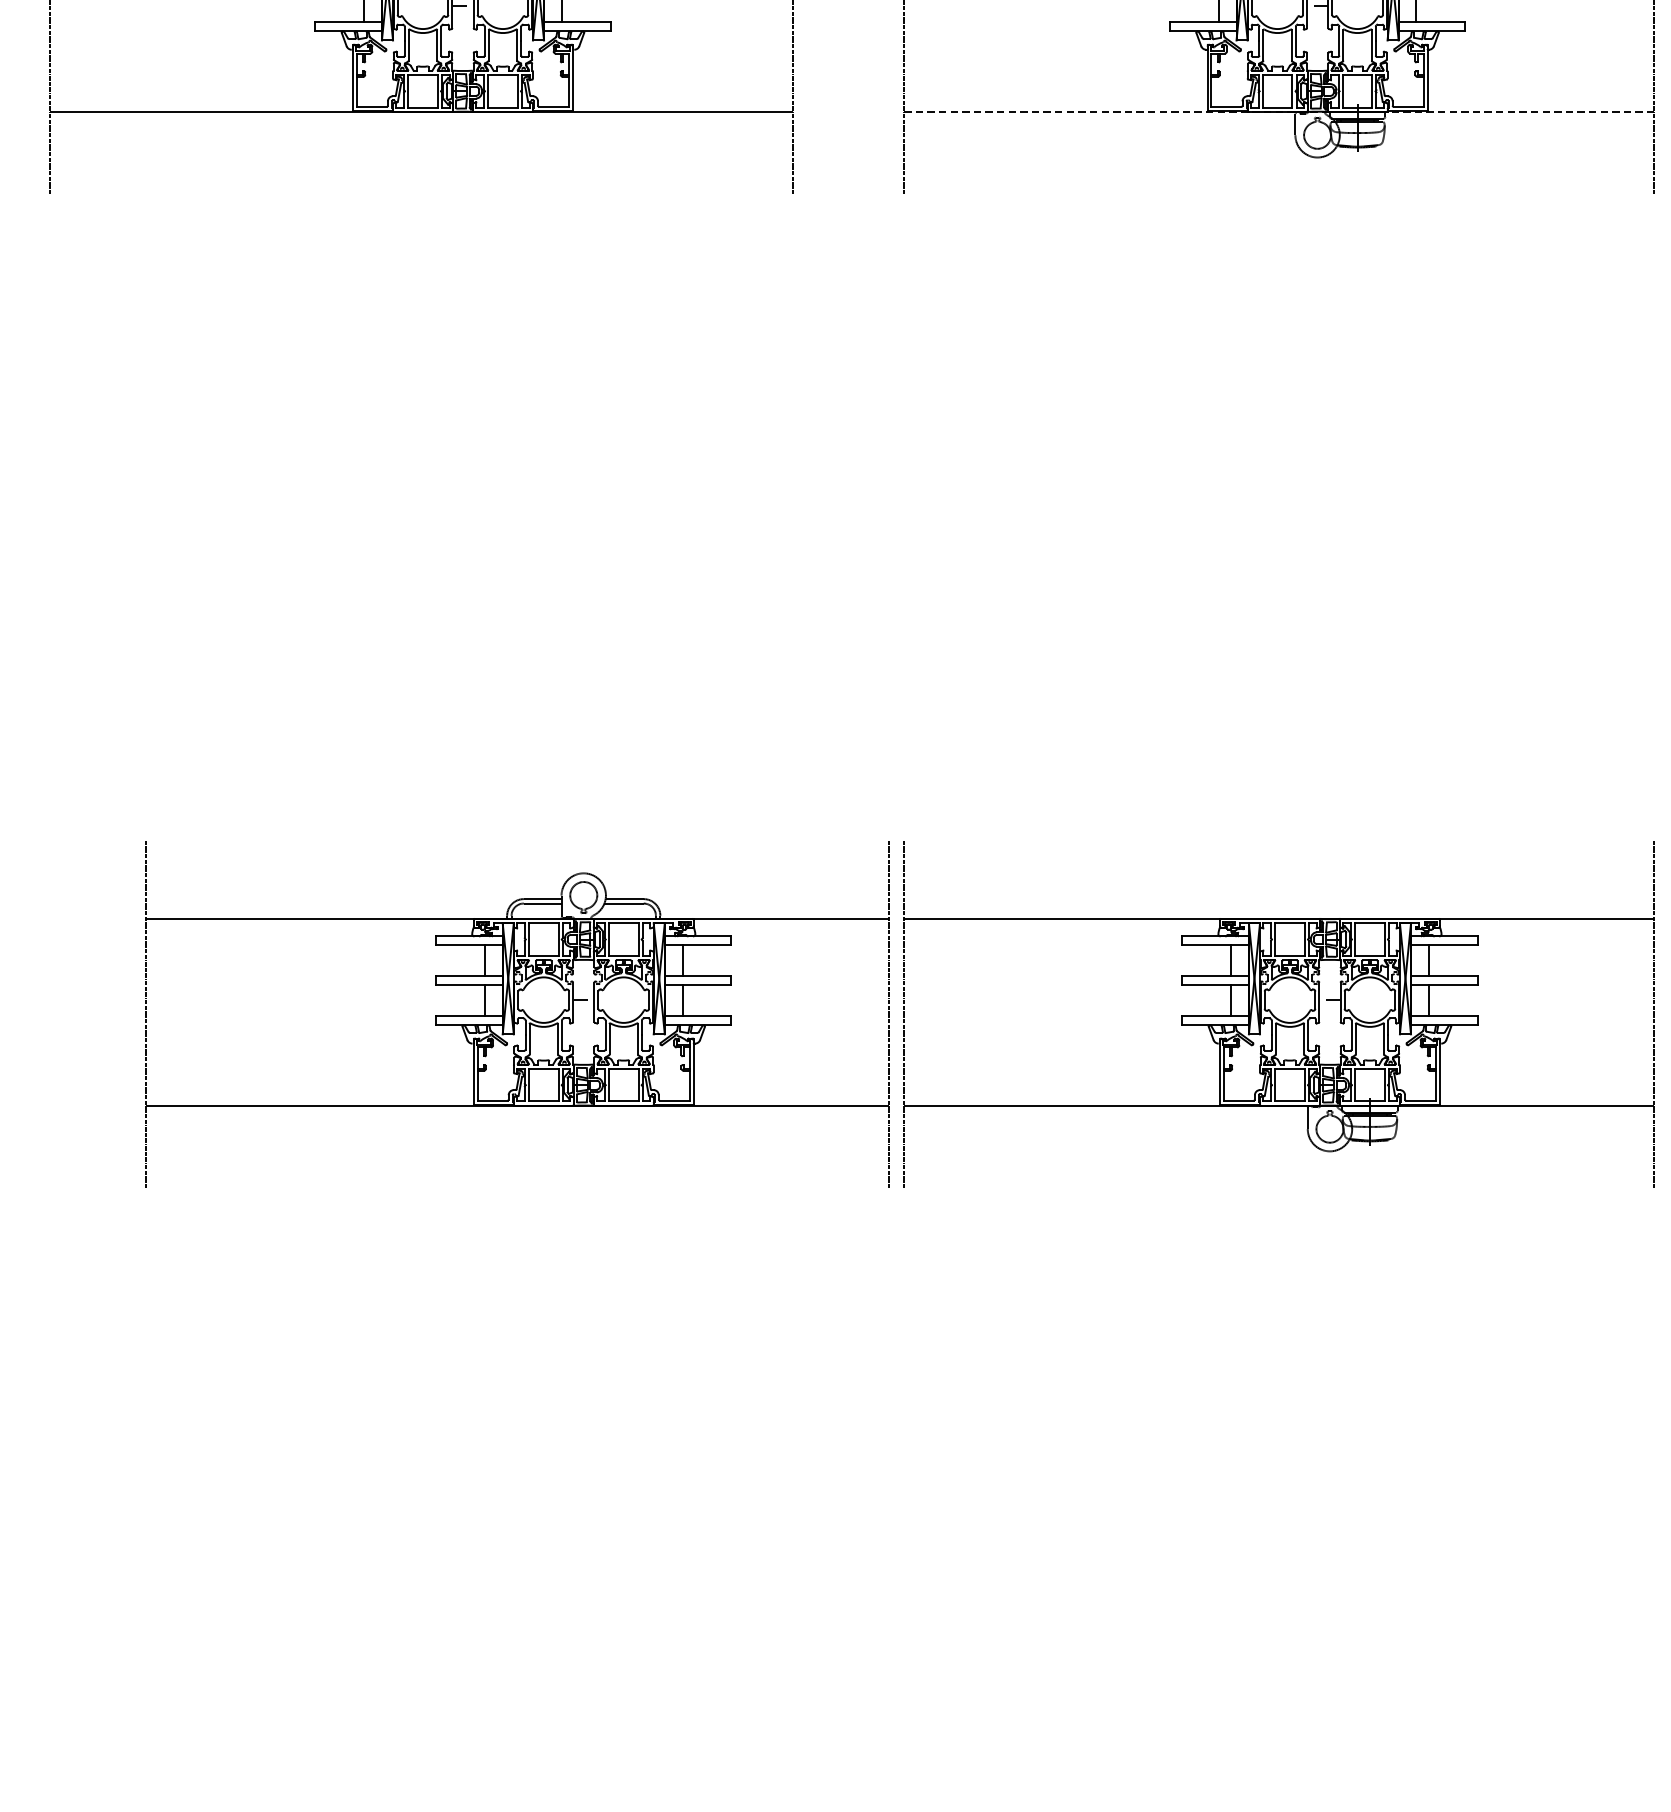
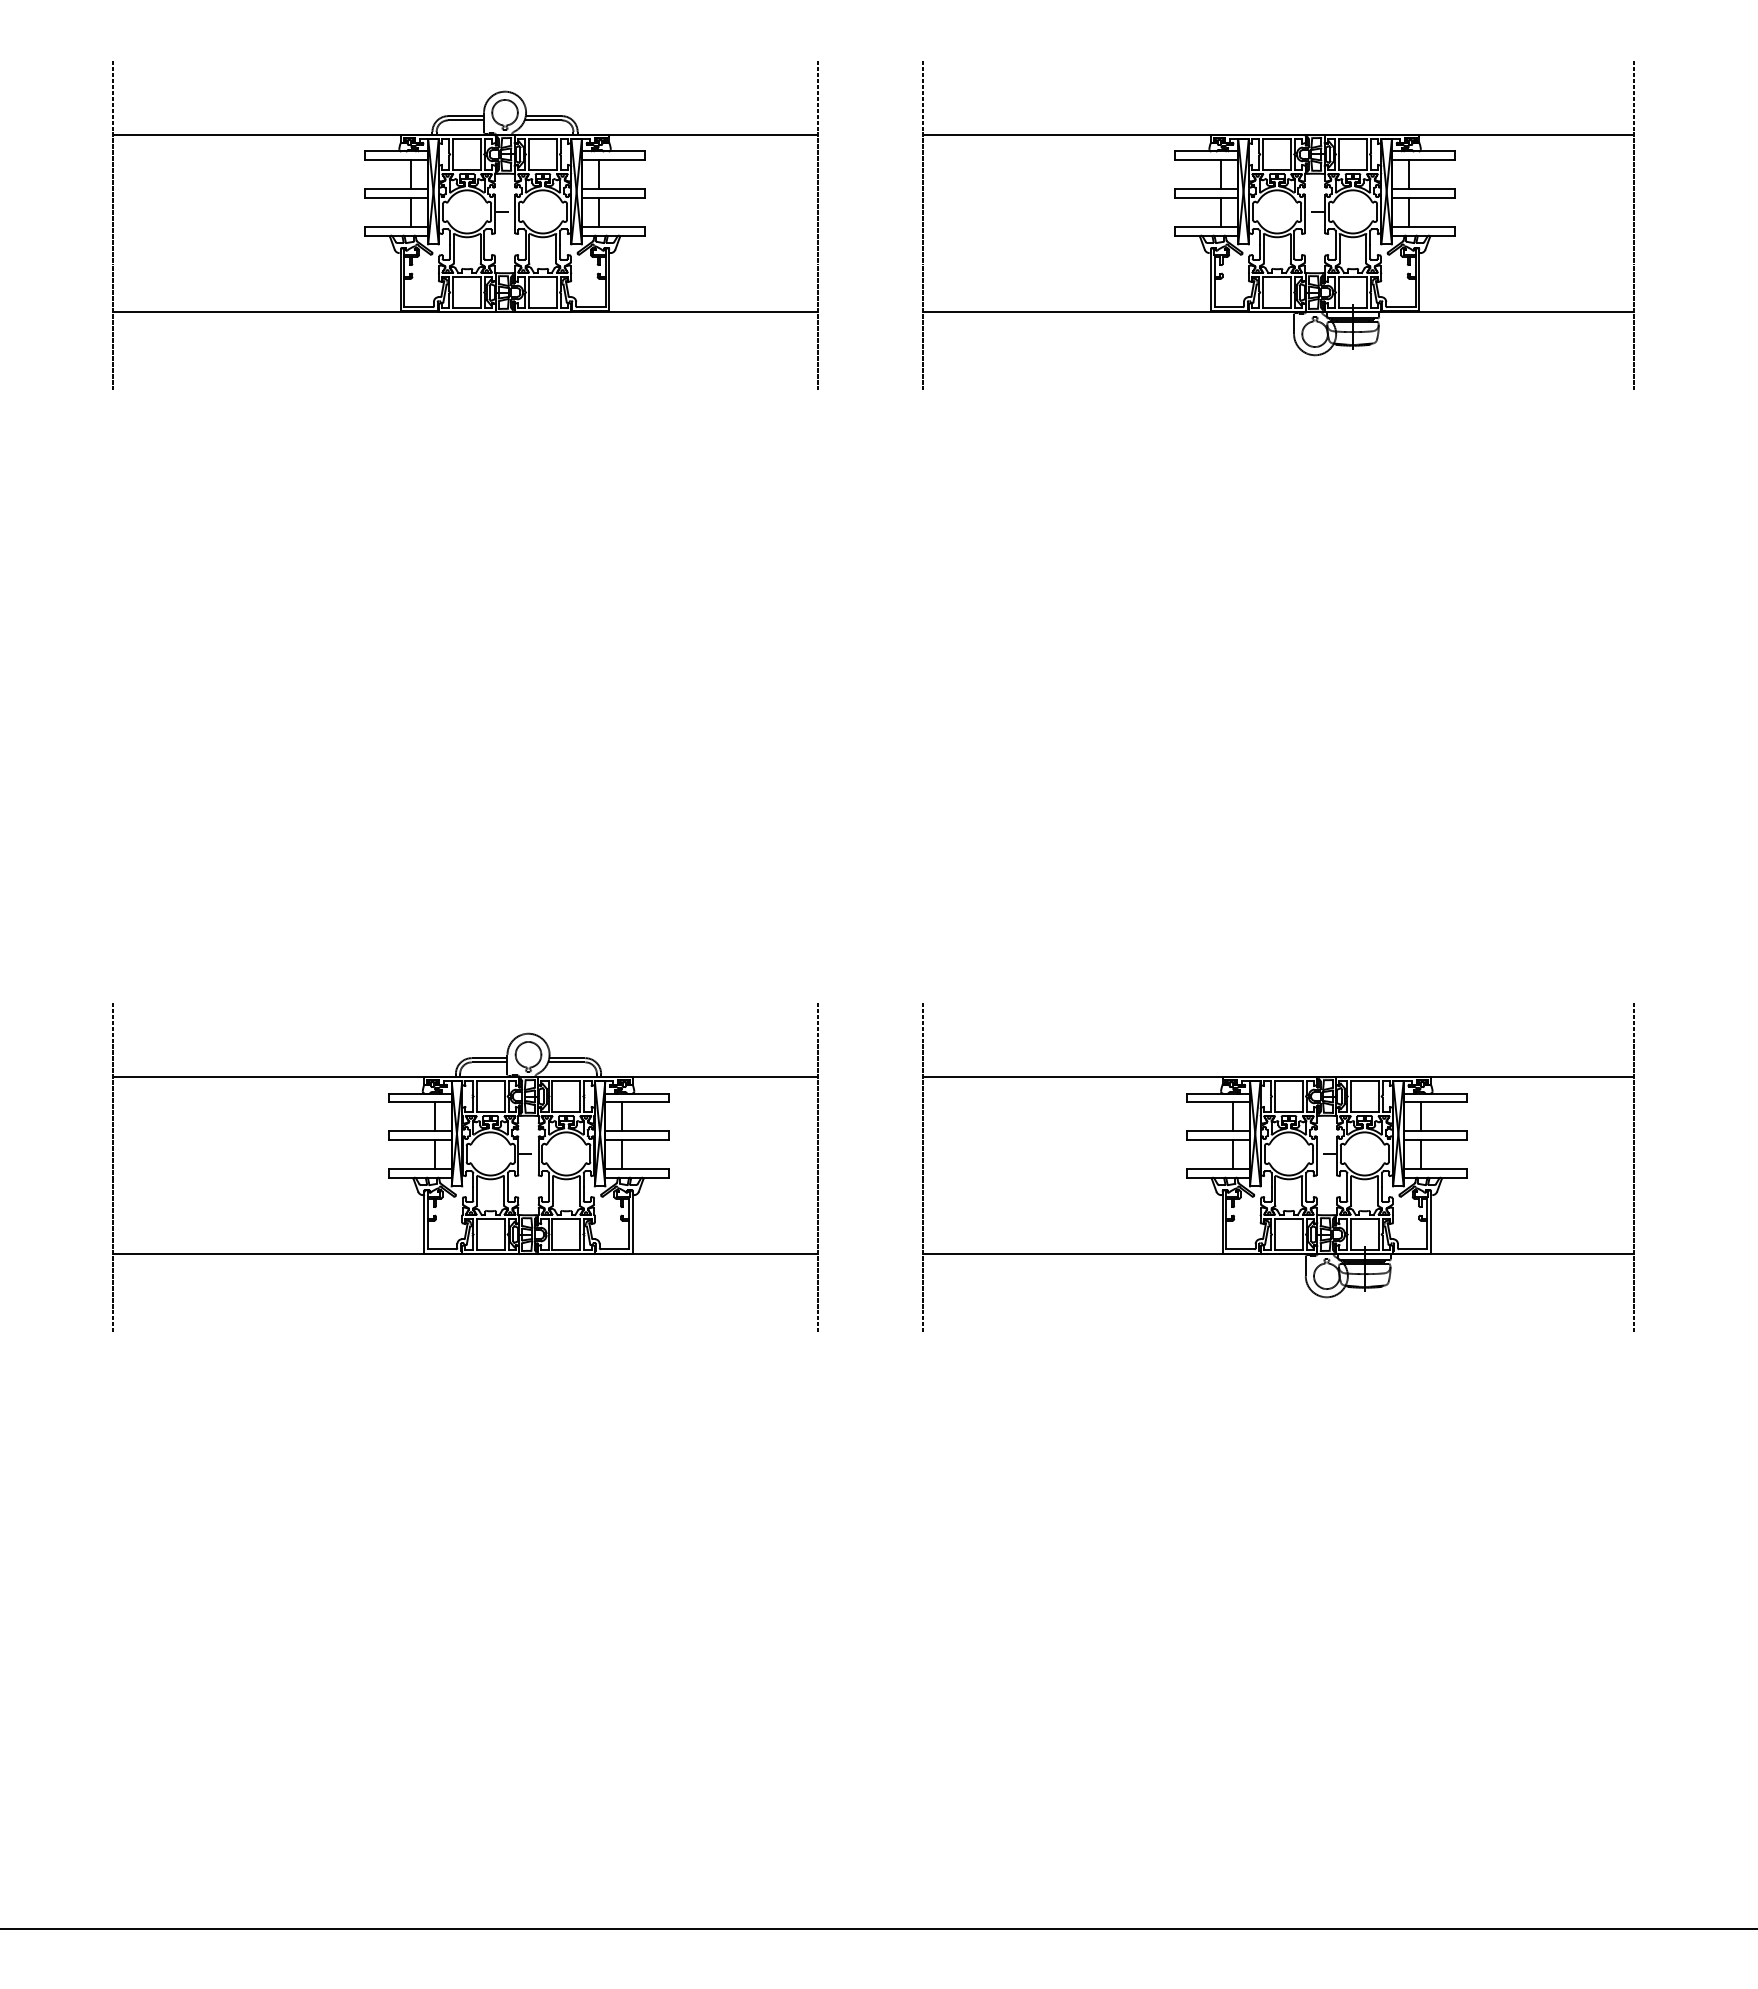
line: (1278, 112) -> (1278, 312), dashed -> solid
part: (517, 1014) -> (465, 1167), moved

